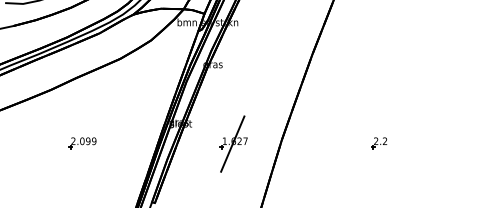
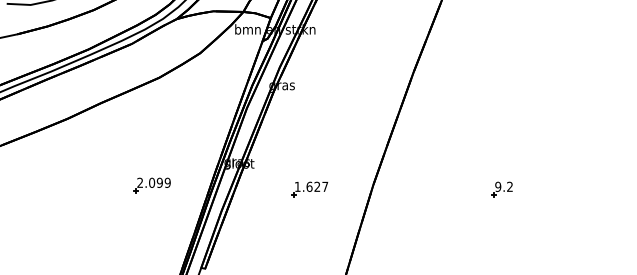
text: (376, 140) -> (498, 186), 2.2 -> 9.2
part: (81, 143) -> (151, 185), moved
line: (232, 144) -> (307, 190), removed

